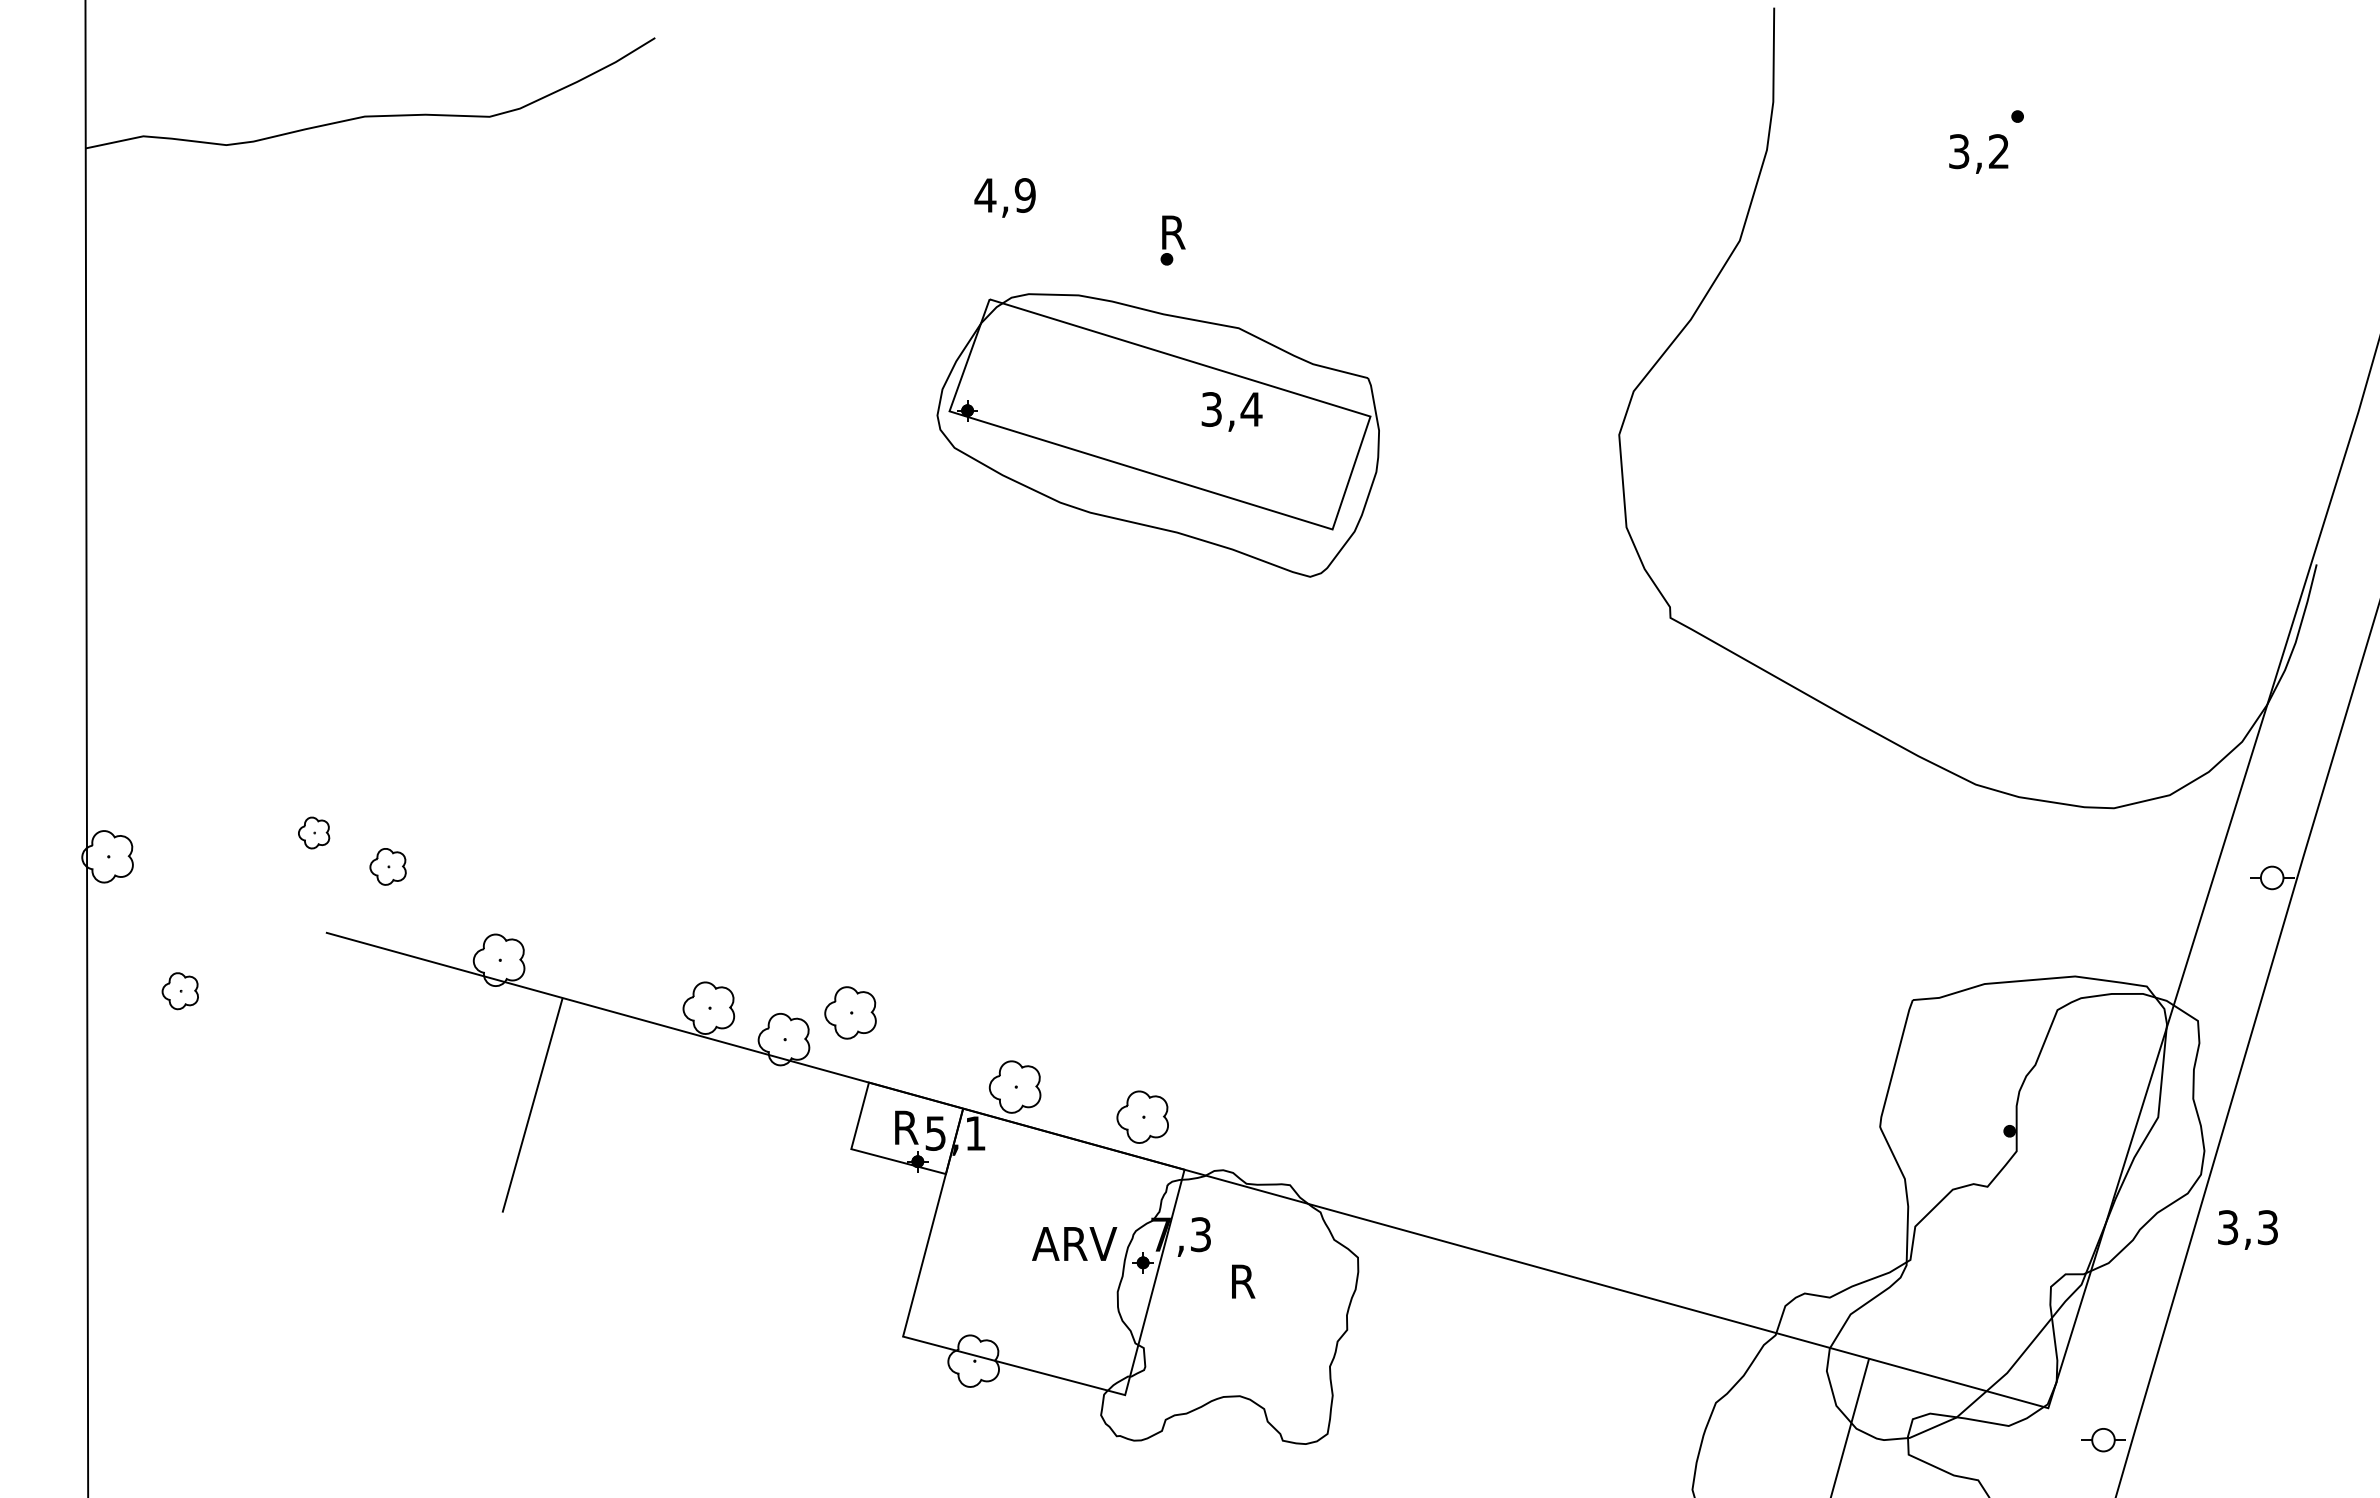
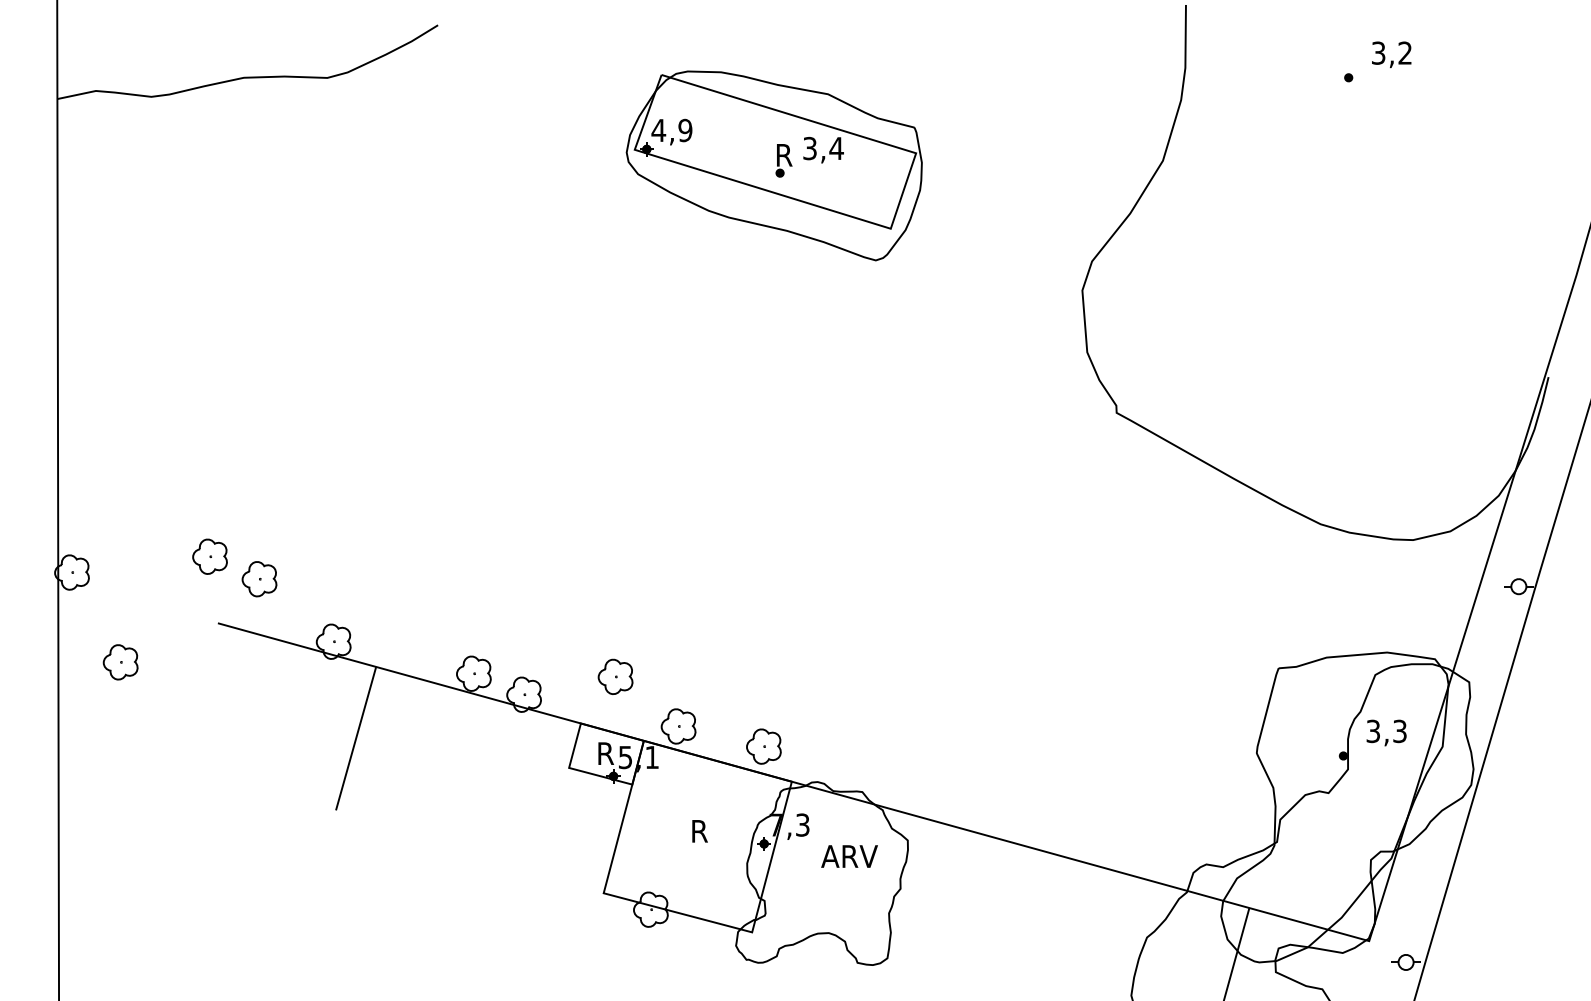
text: (1978, 153) -> (1391, 54), moved
part: (1157, 434) -> (773, 165), moved
part: (313, 832) -> (209, 556), size x1.67
part: (388, 867) -> (259, 579), size x1.43
part: (180, 991) -> (120, 662), size x1.43
part: (850, 1012) -> (615, 676), moved
text: (2247, 1229) -> (1386, 732), moved
text: (1074, 1244) -> (718, 831), ARV -> R
text: (1270, 1281) -> (849, 856), R -> ARV

